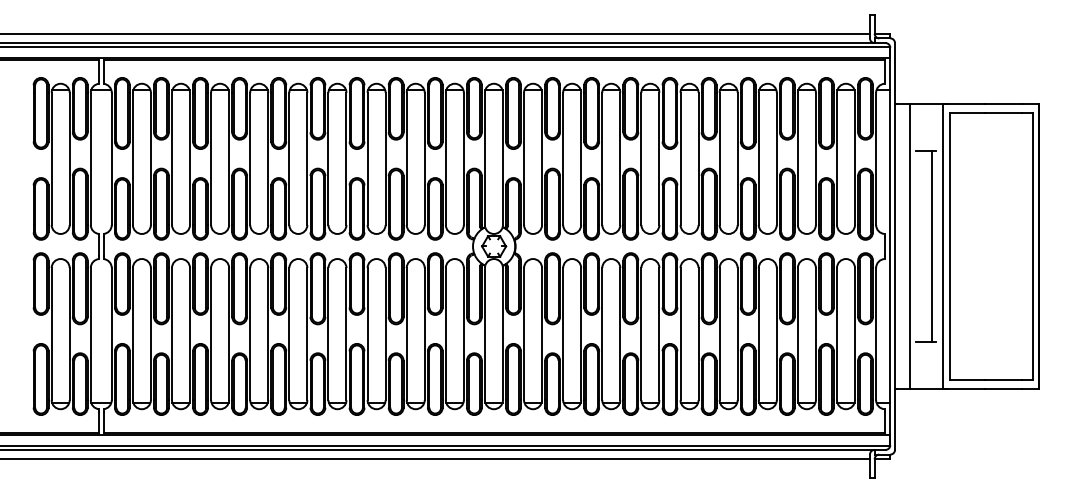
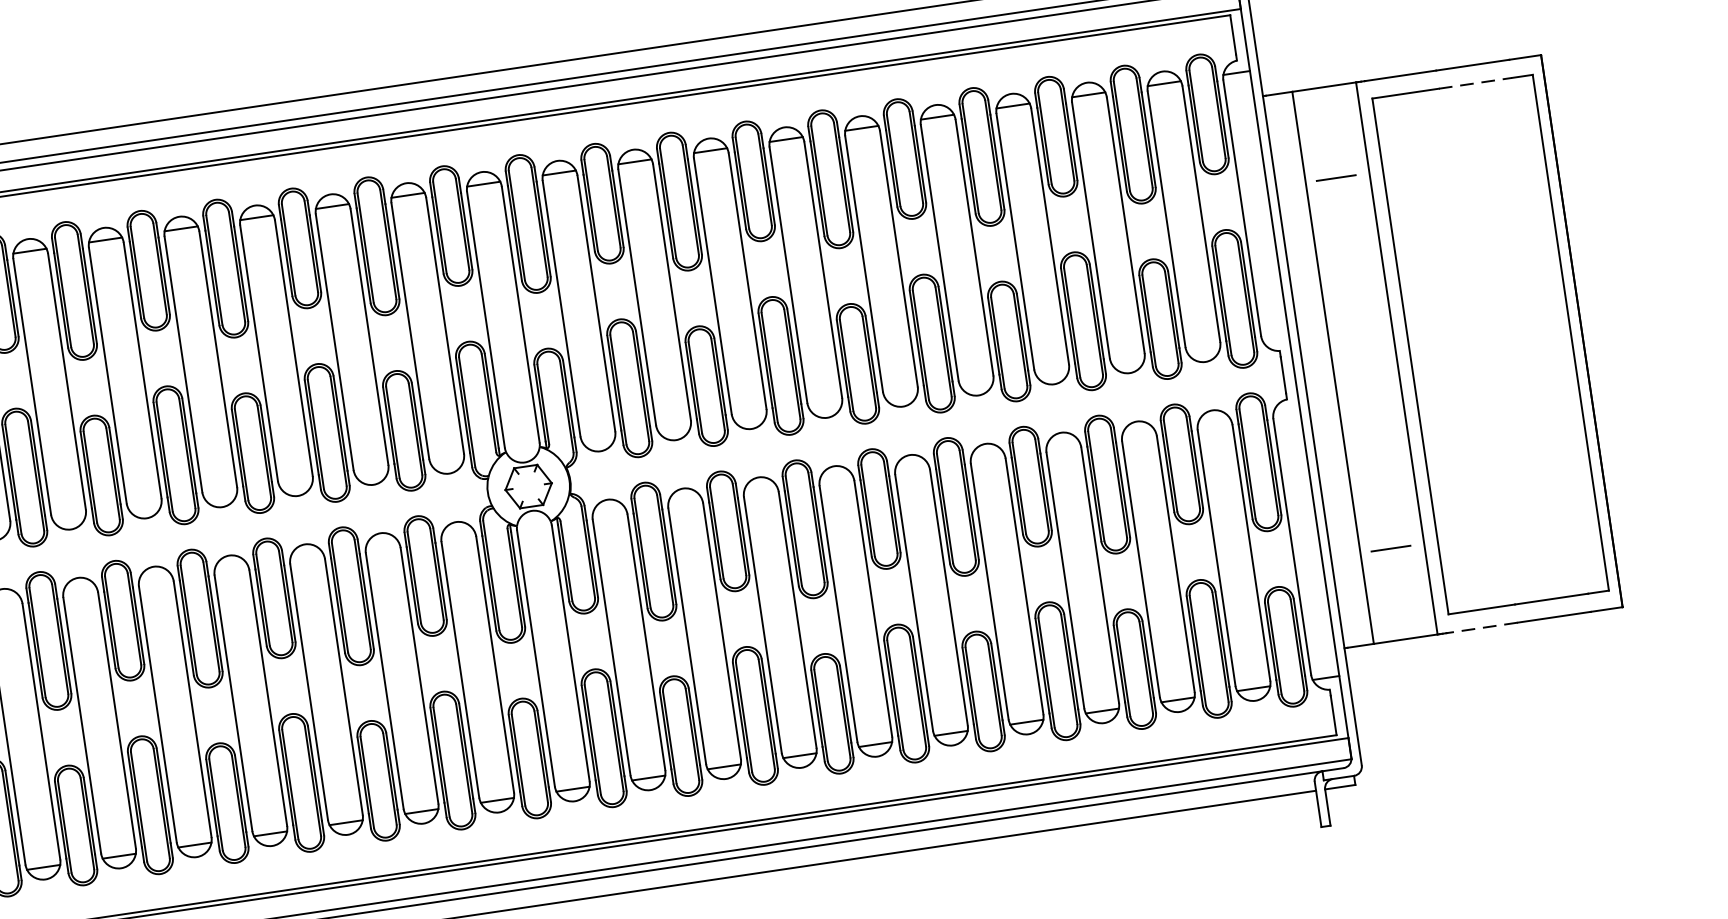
line: (1003, 113) -> (1475, 84), solid -> dashed
line: (932, 246) -> (1376, 361), removed
line: (965, 389) -> (1480, 628), solid -> dashed

